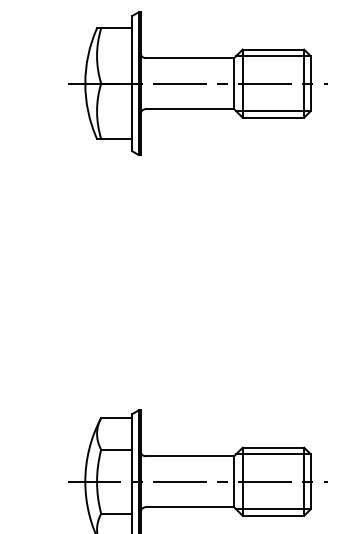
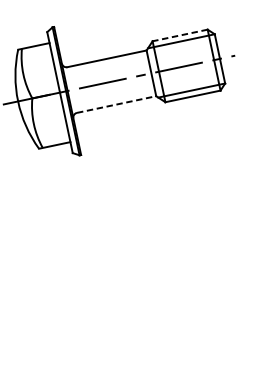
line: (273, 49) -> (180, 35), solid -> dashed
line: (190, 109) -> (117, 104), solid -> dashed

